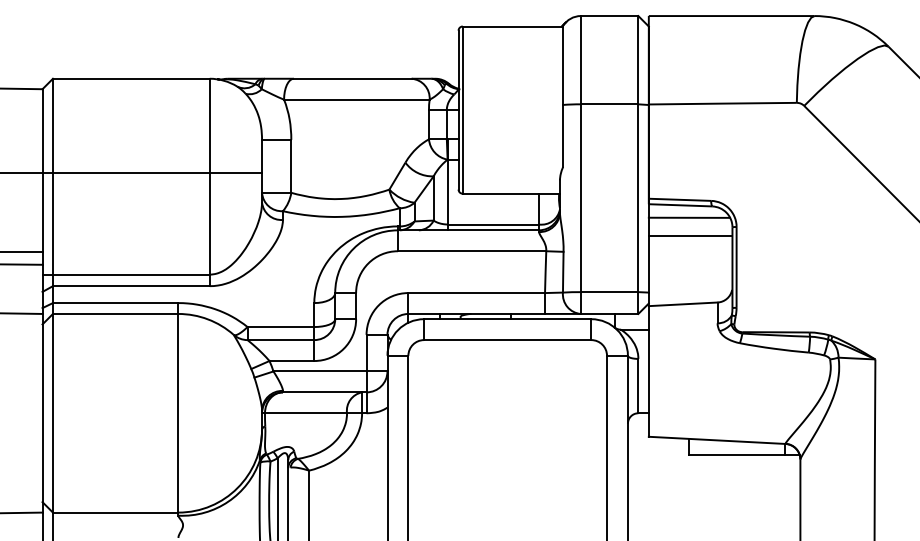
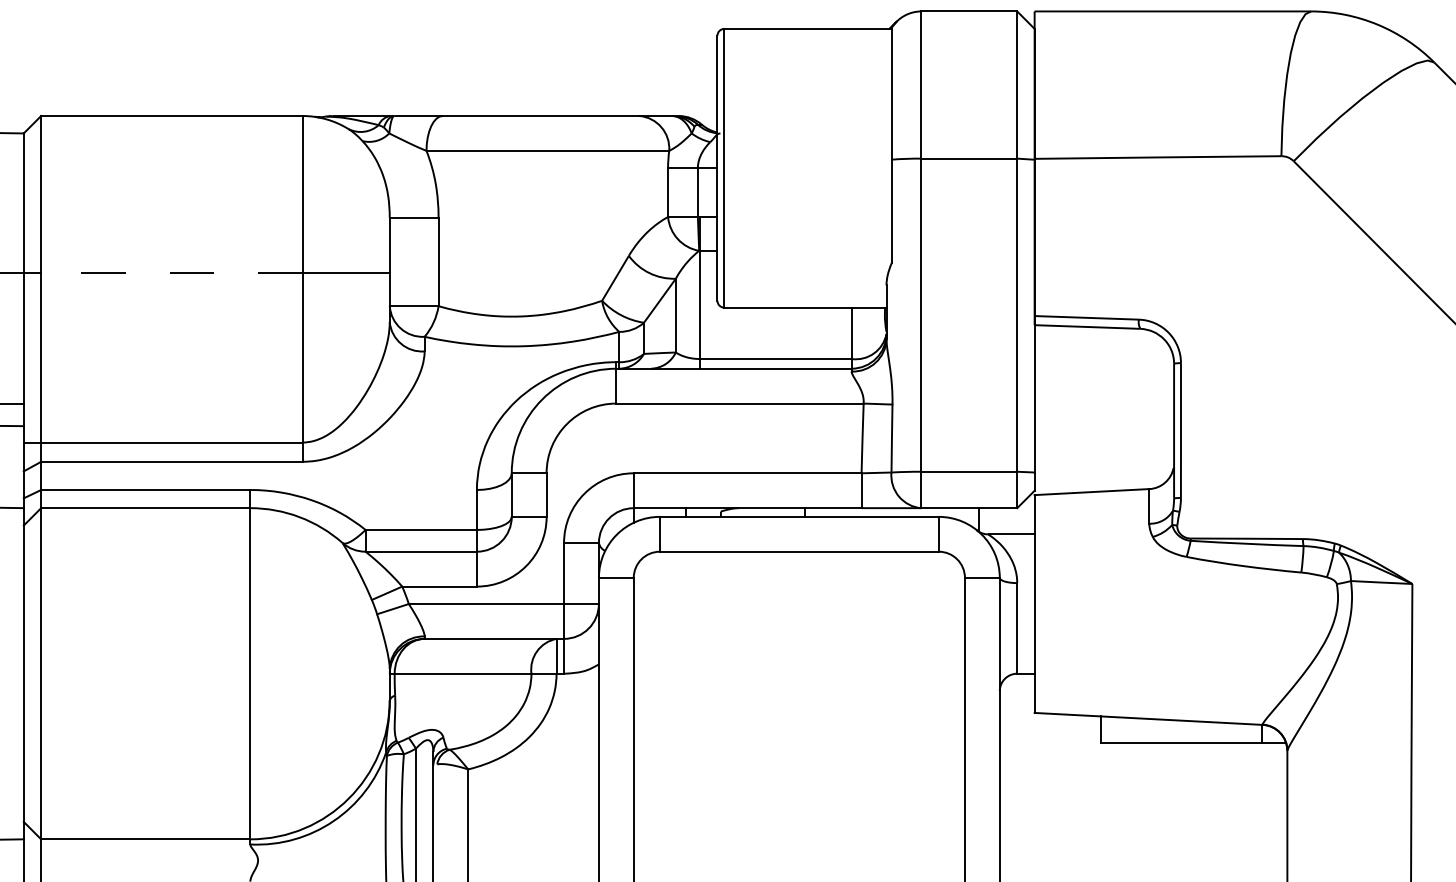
line: (130, 172) -> (170, 272), solid -> dashed
line: (688, 217) -> (1100, 347), removed
line: (690, 235) -> (1104, 377), removed

